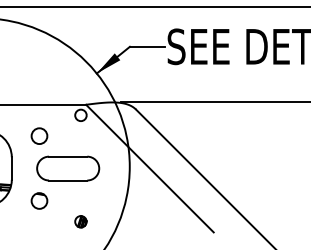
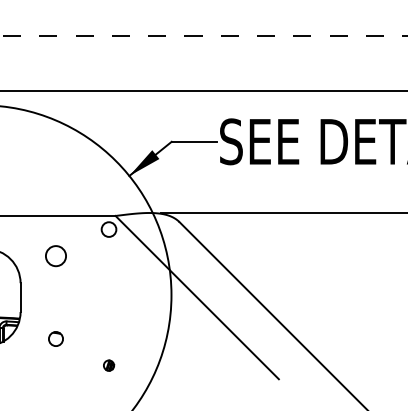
part: (68, 168) -> (92, 297), removed
circle: (39, 200) -> (55, 338), size x0.7
part: (80, 221) -> (108, 365), size x0.7

